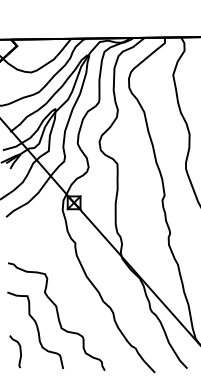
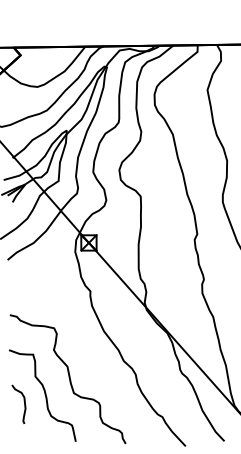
curve: (19, 351) -> (23, 404), moved

